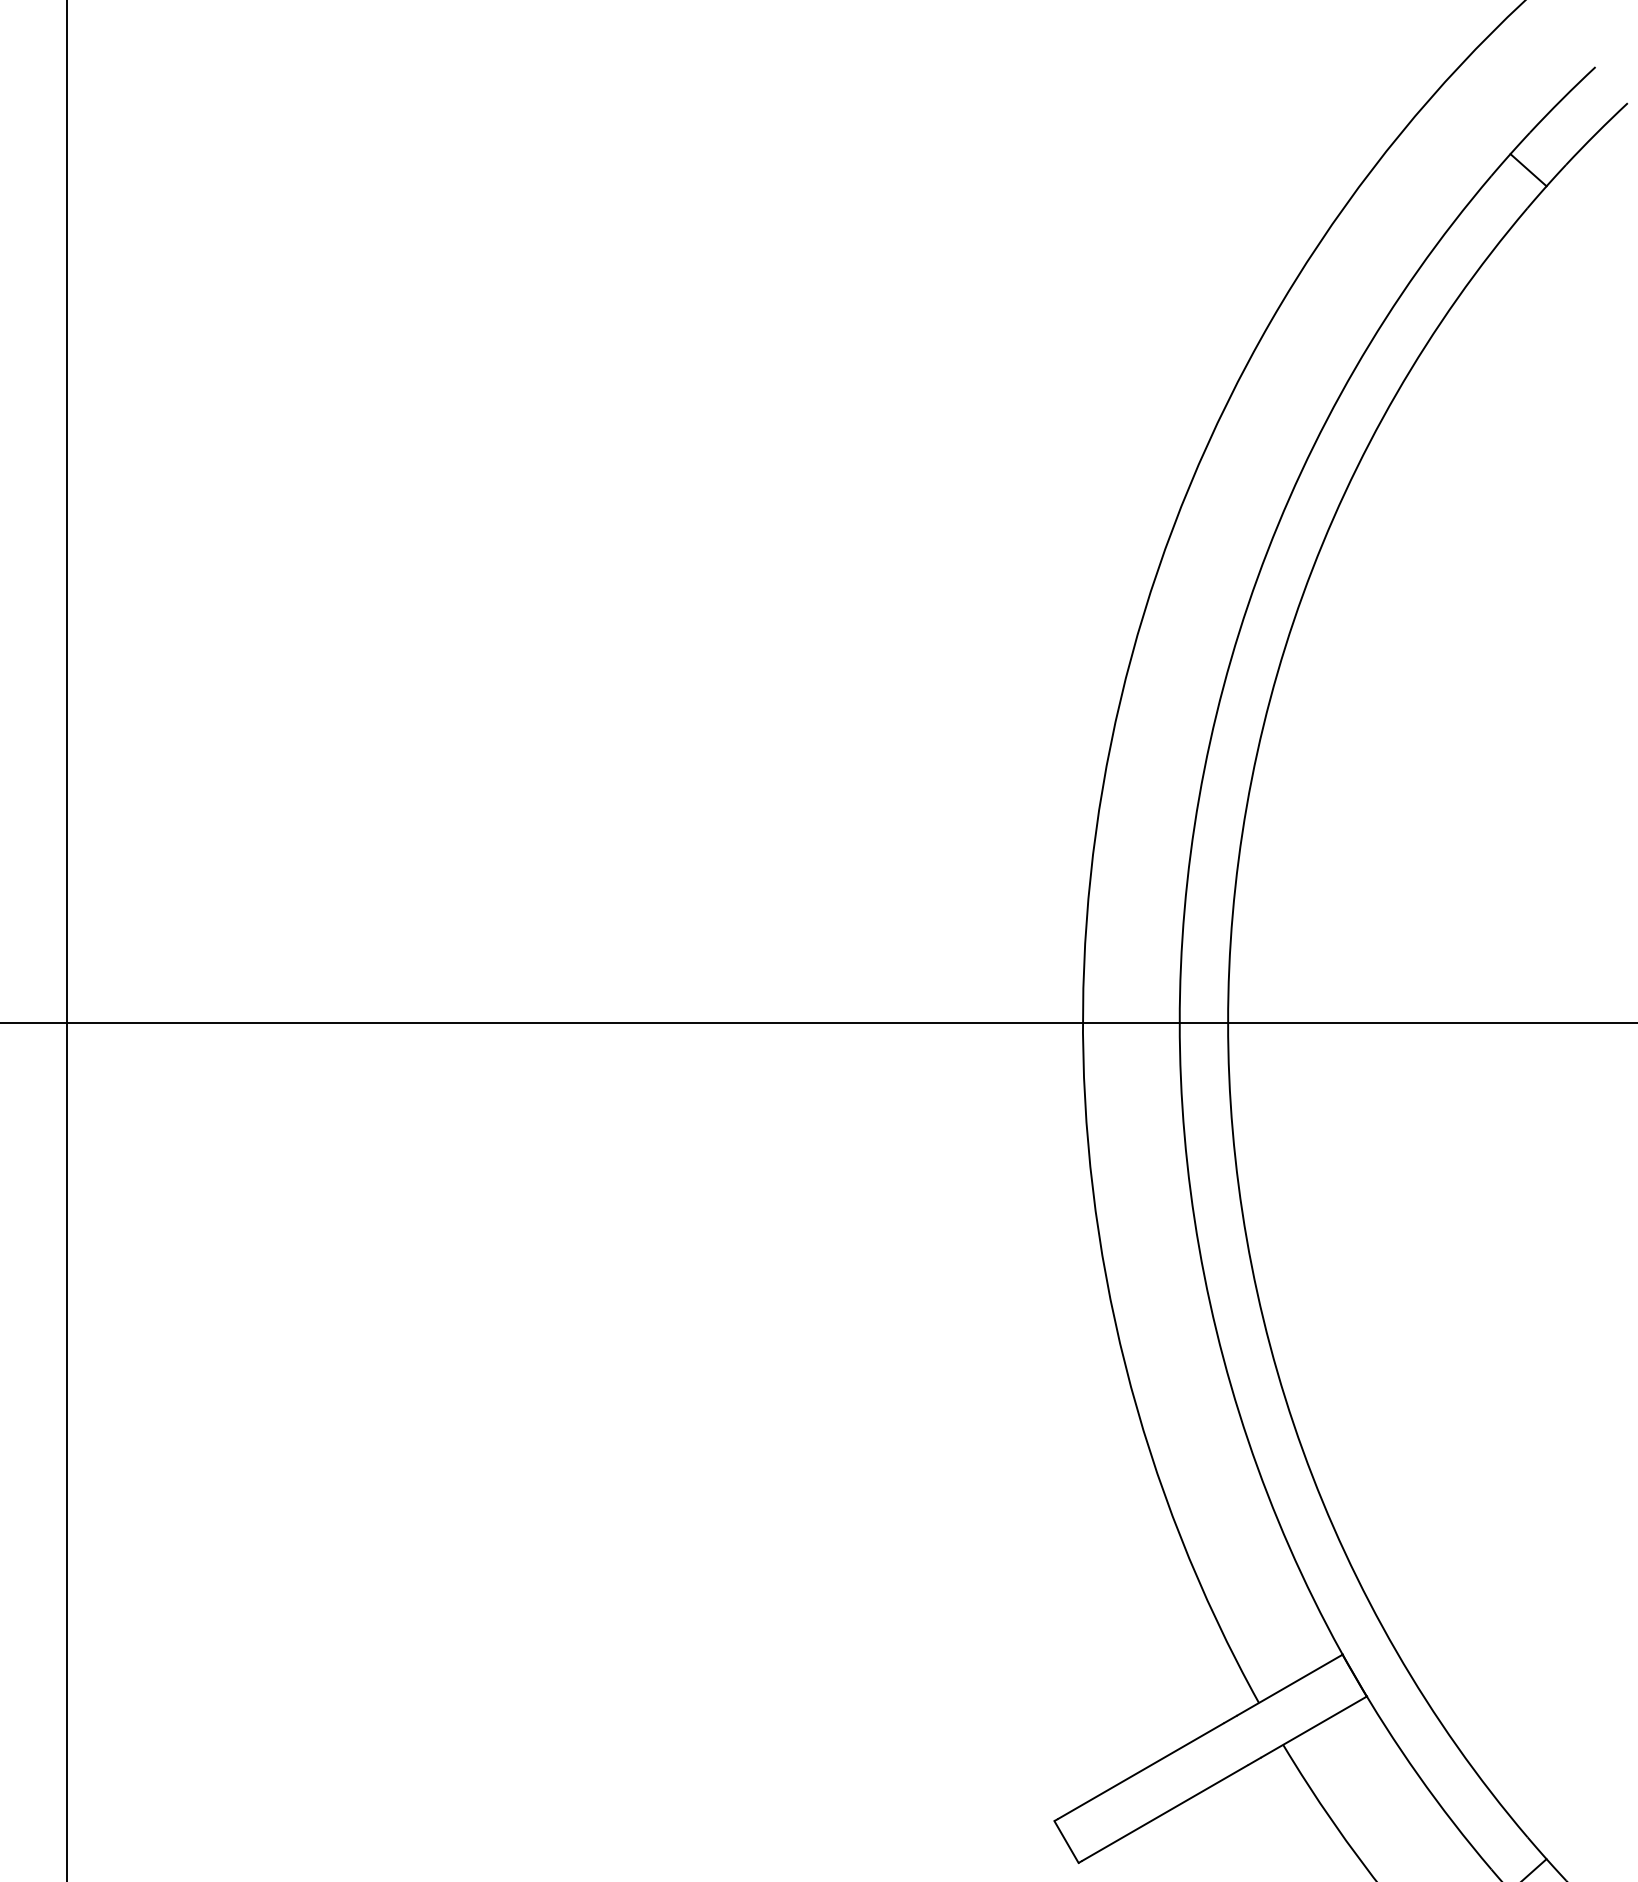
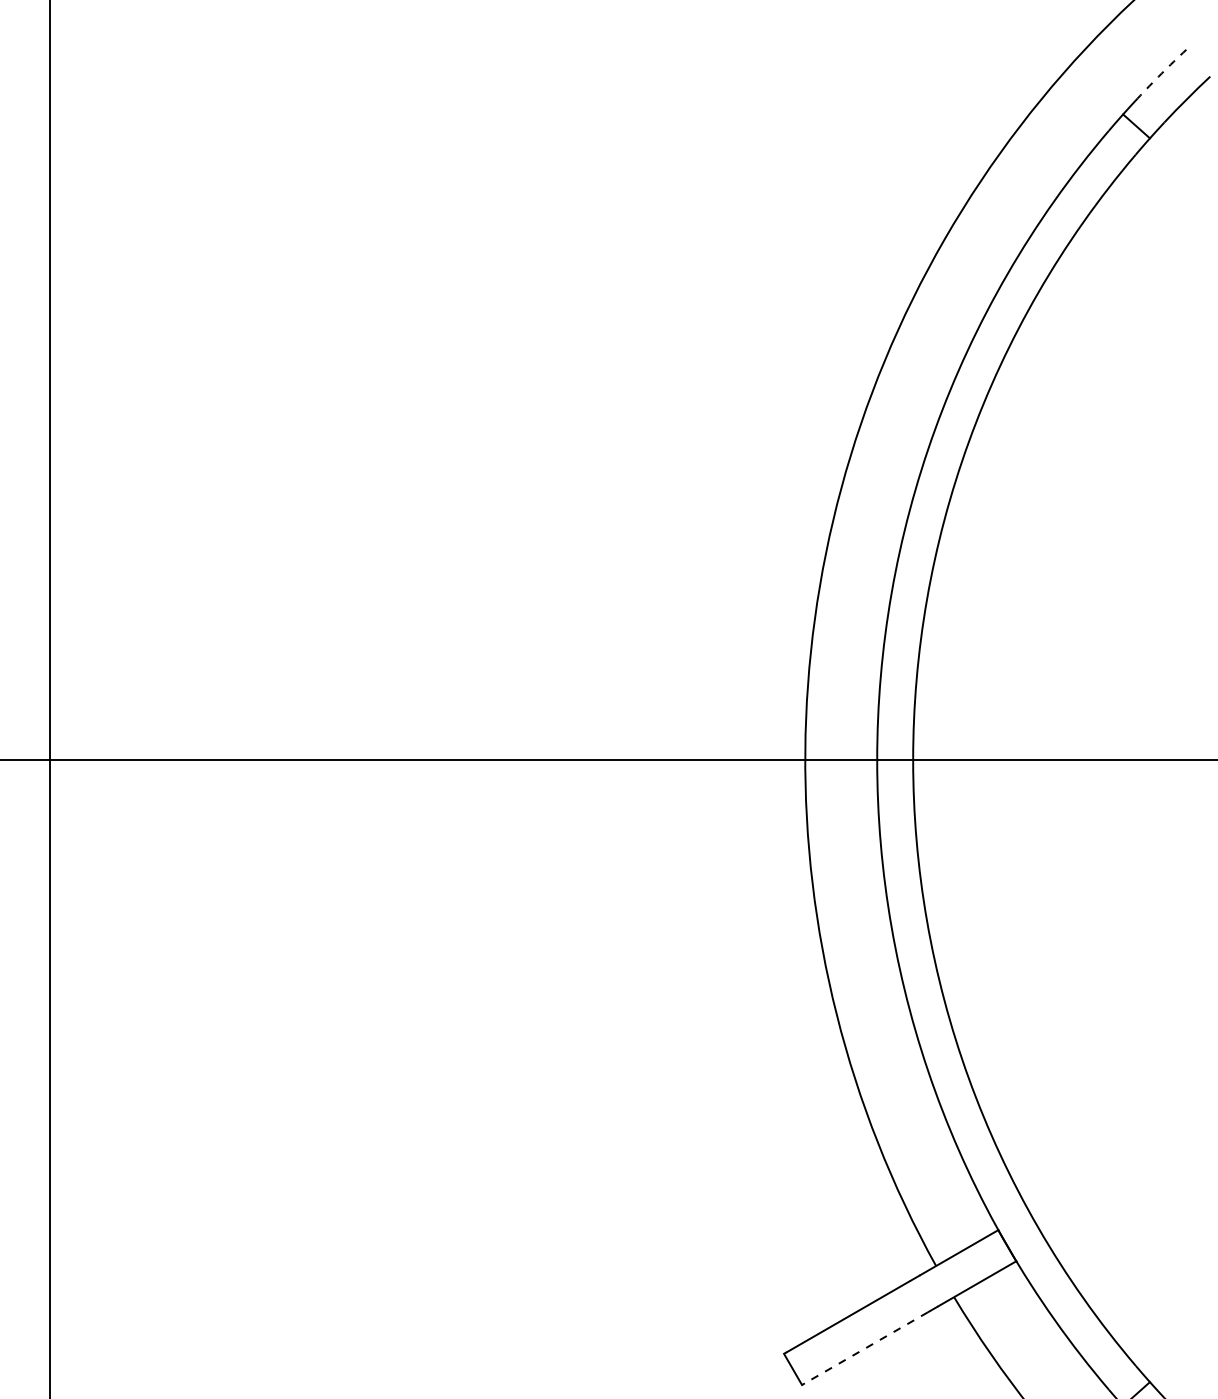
arc: (1562, 99) -> (1161, 73), solid -> dashed
line: (1165, 1813) -> (866, 1348), solid -> dashed

